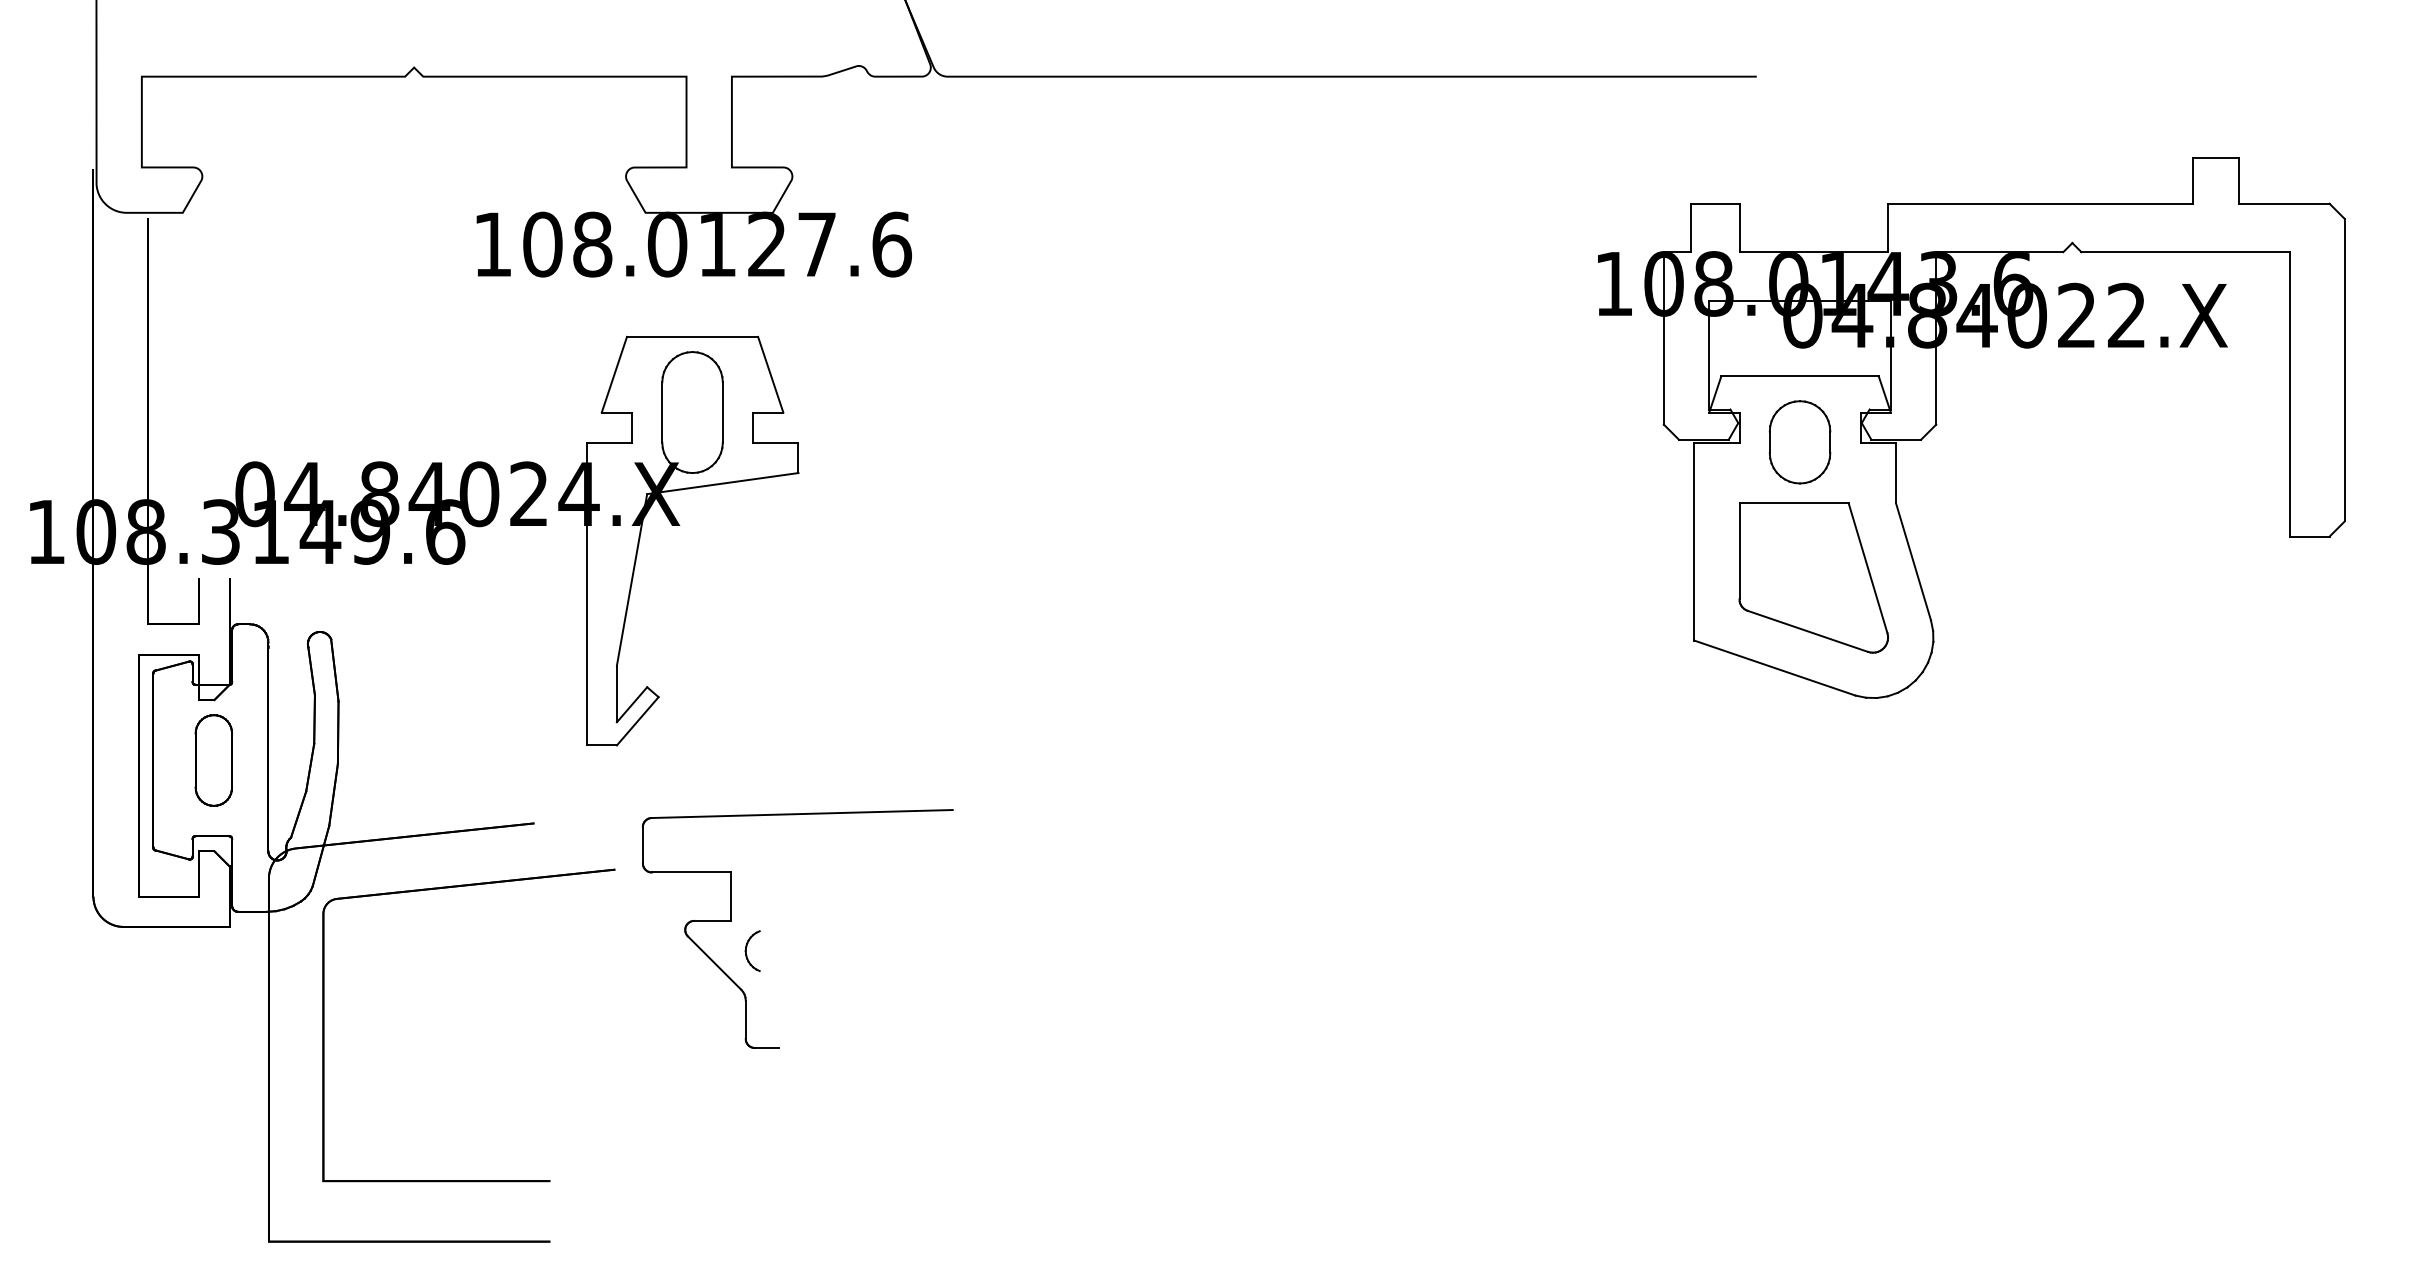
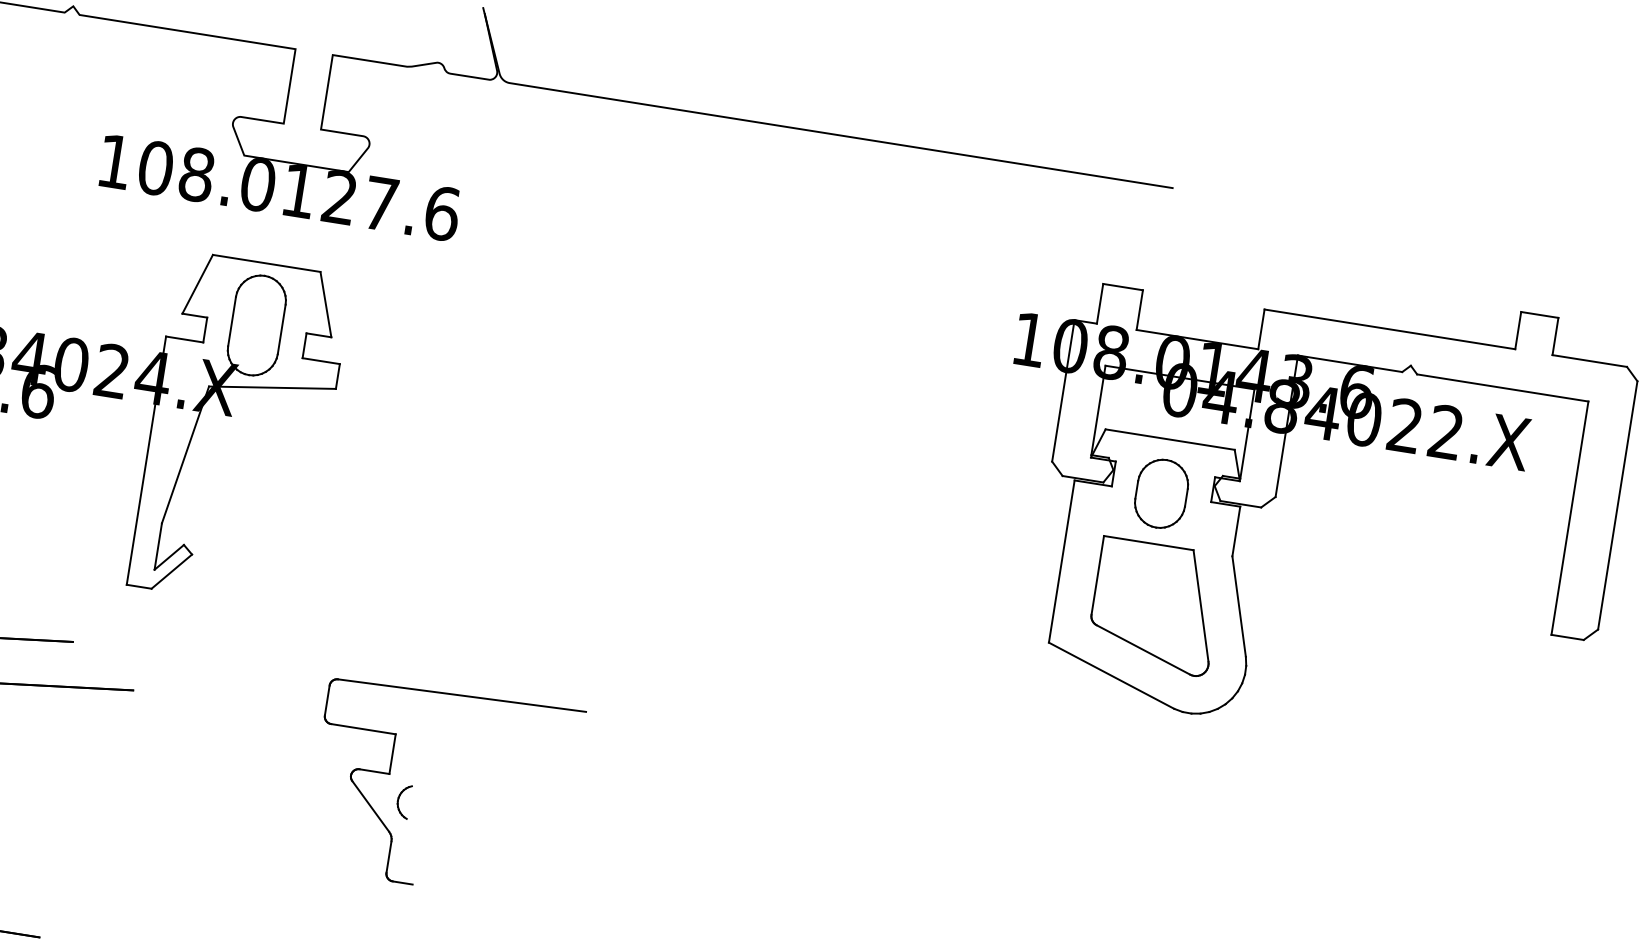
part: (760, 930) -> (412, 785), moved

